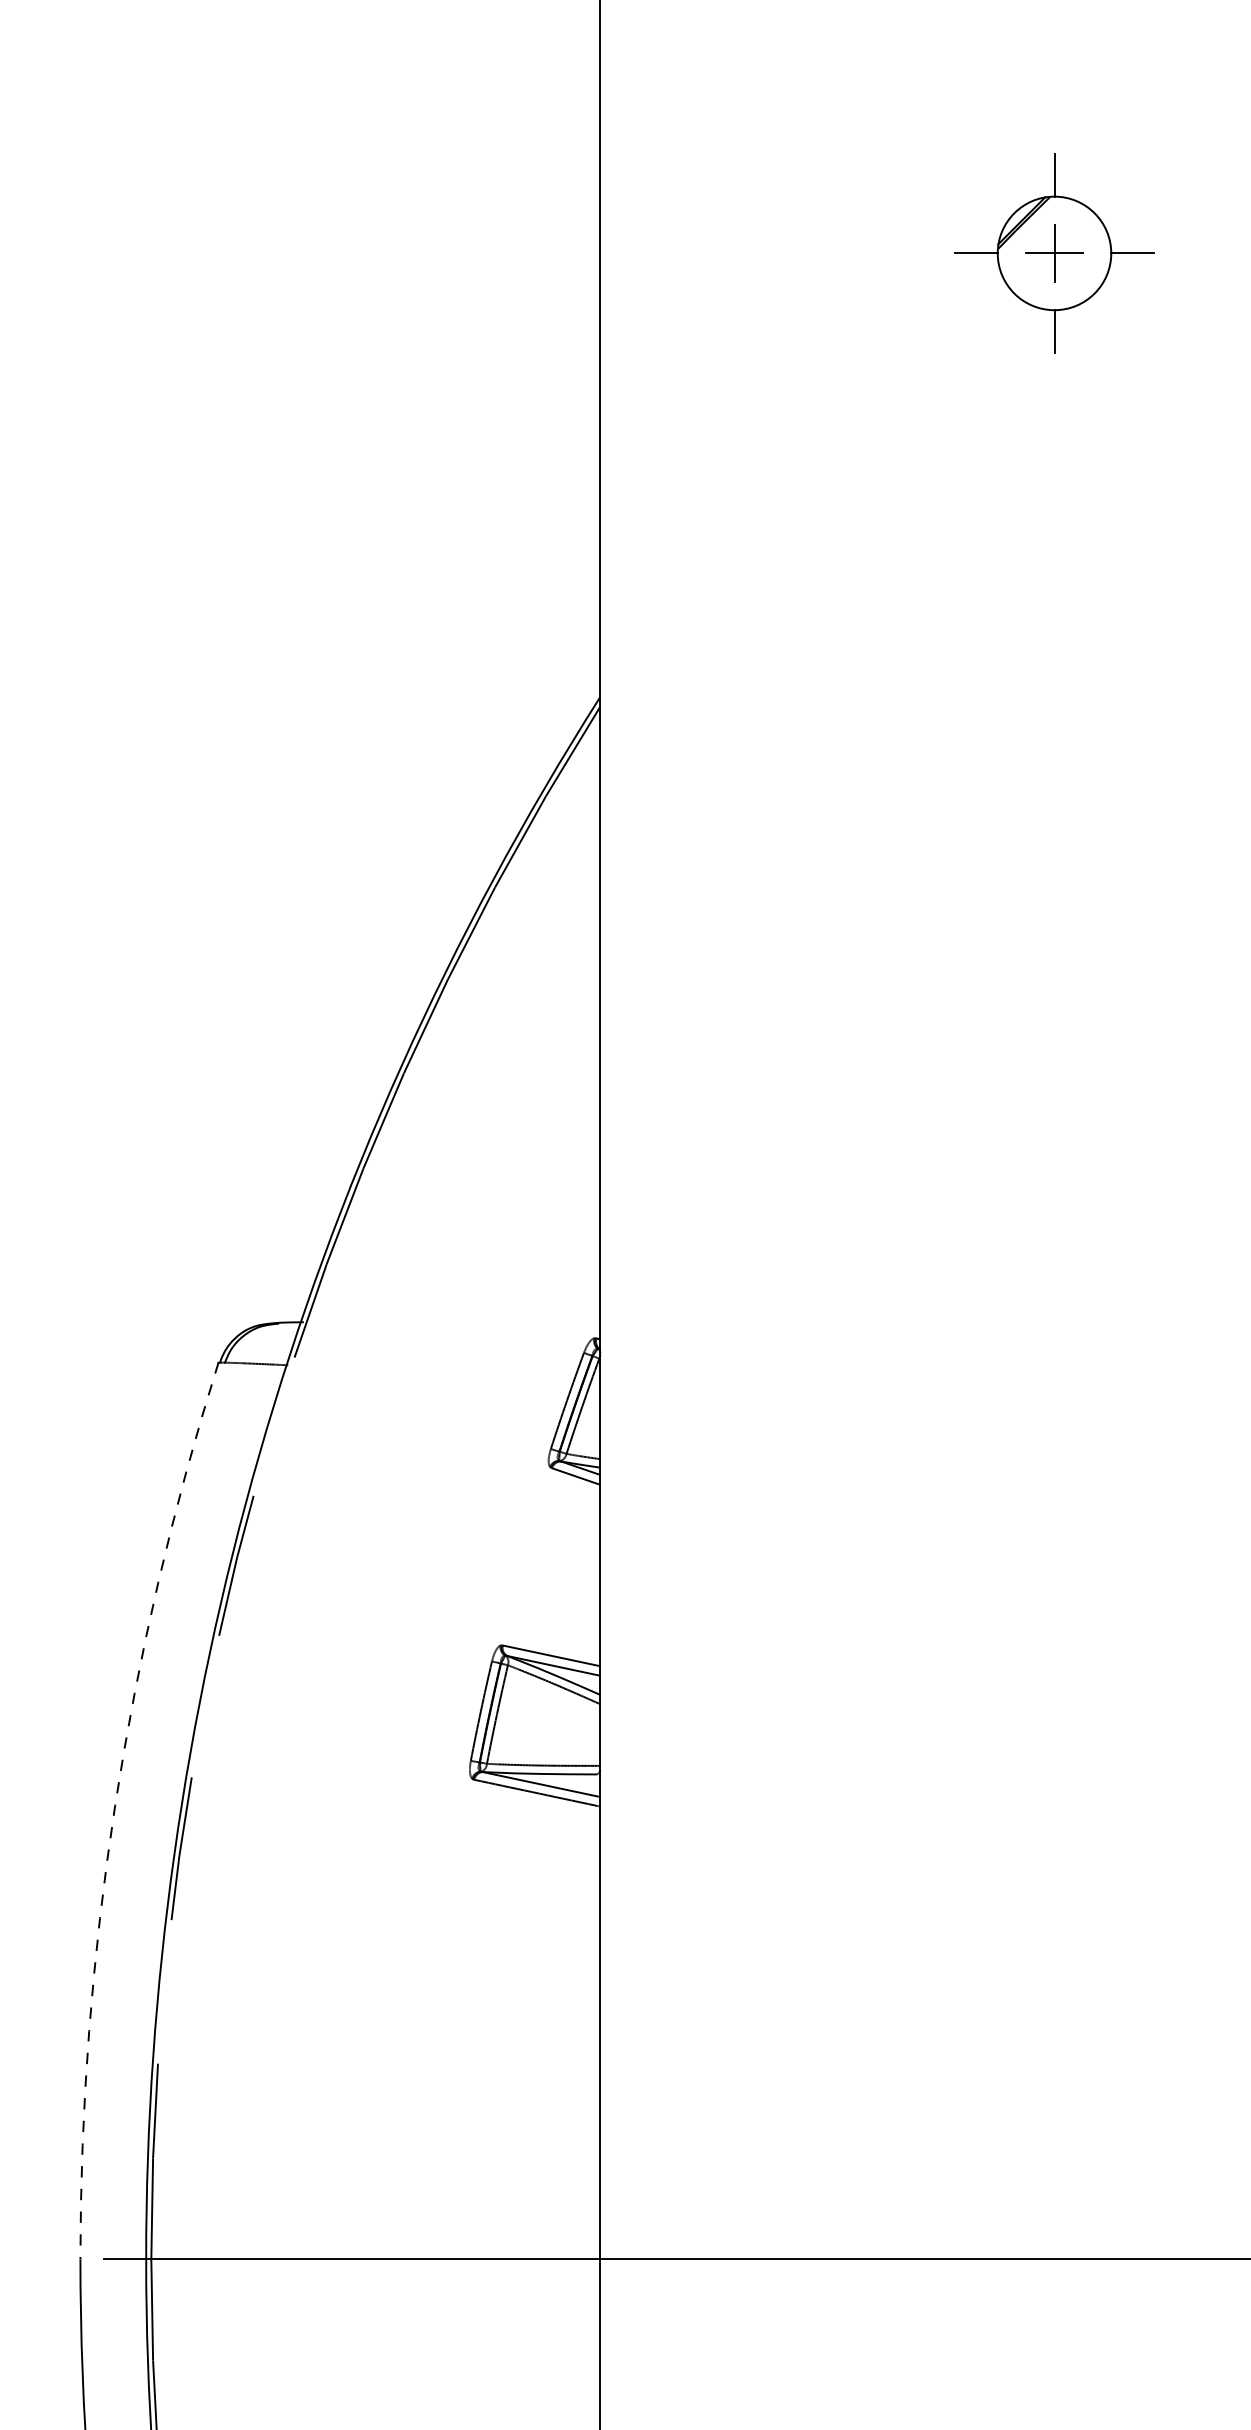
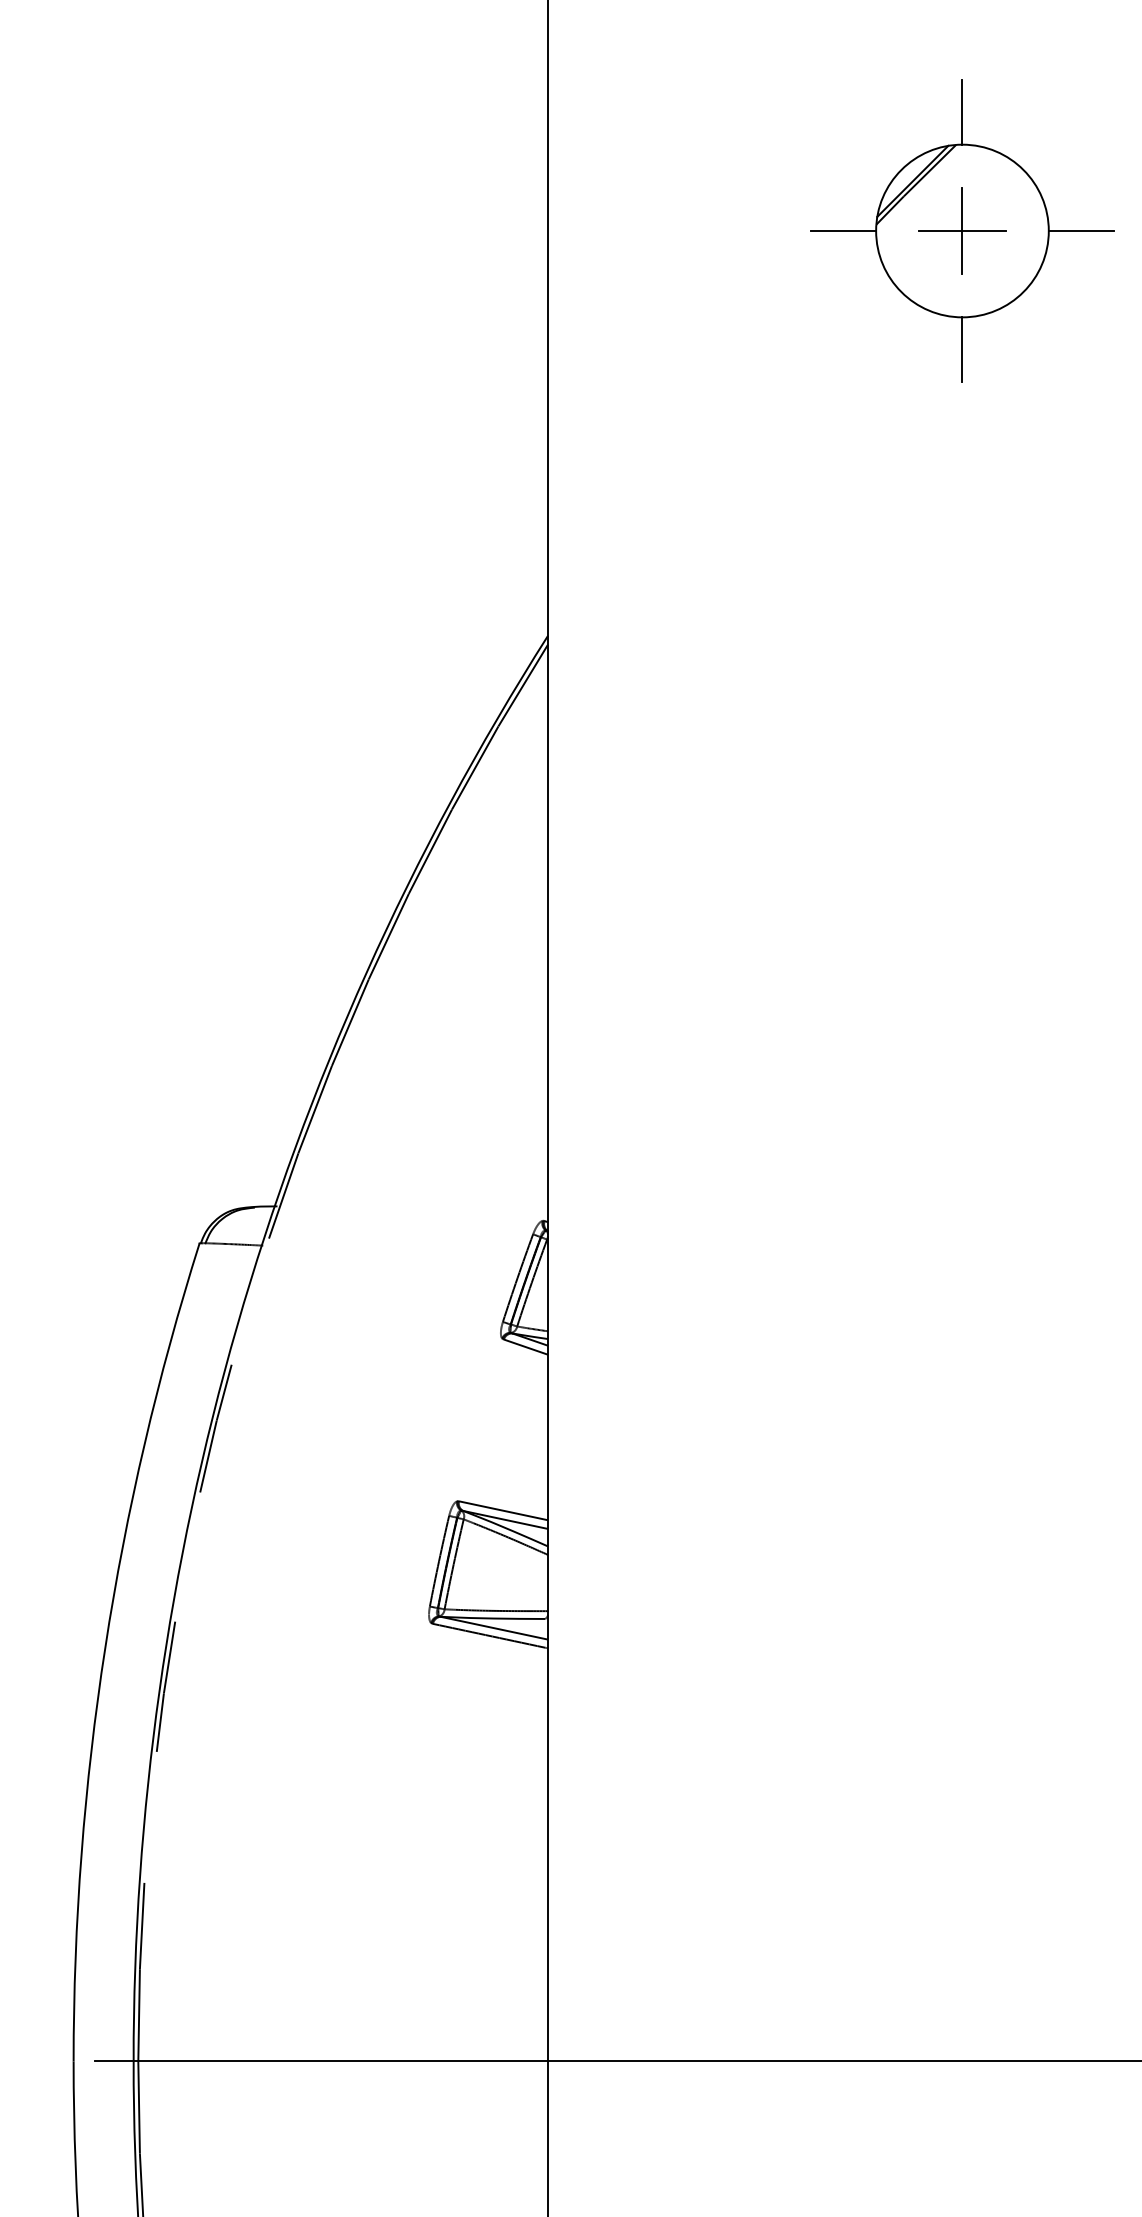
part: (1054, 253) -> (962, 231), size x1.67
arc: (115, 1805) -> (105, 1647), dashed -> solid

